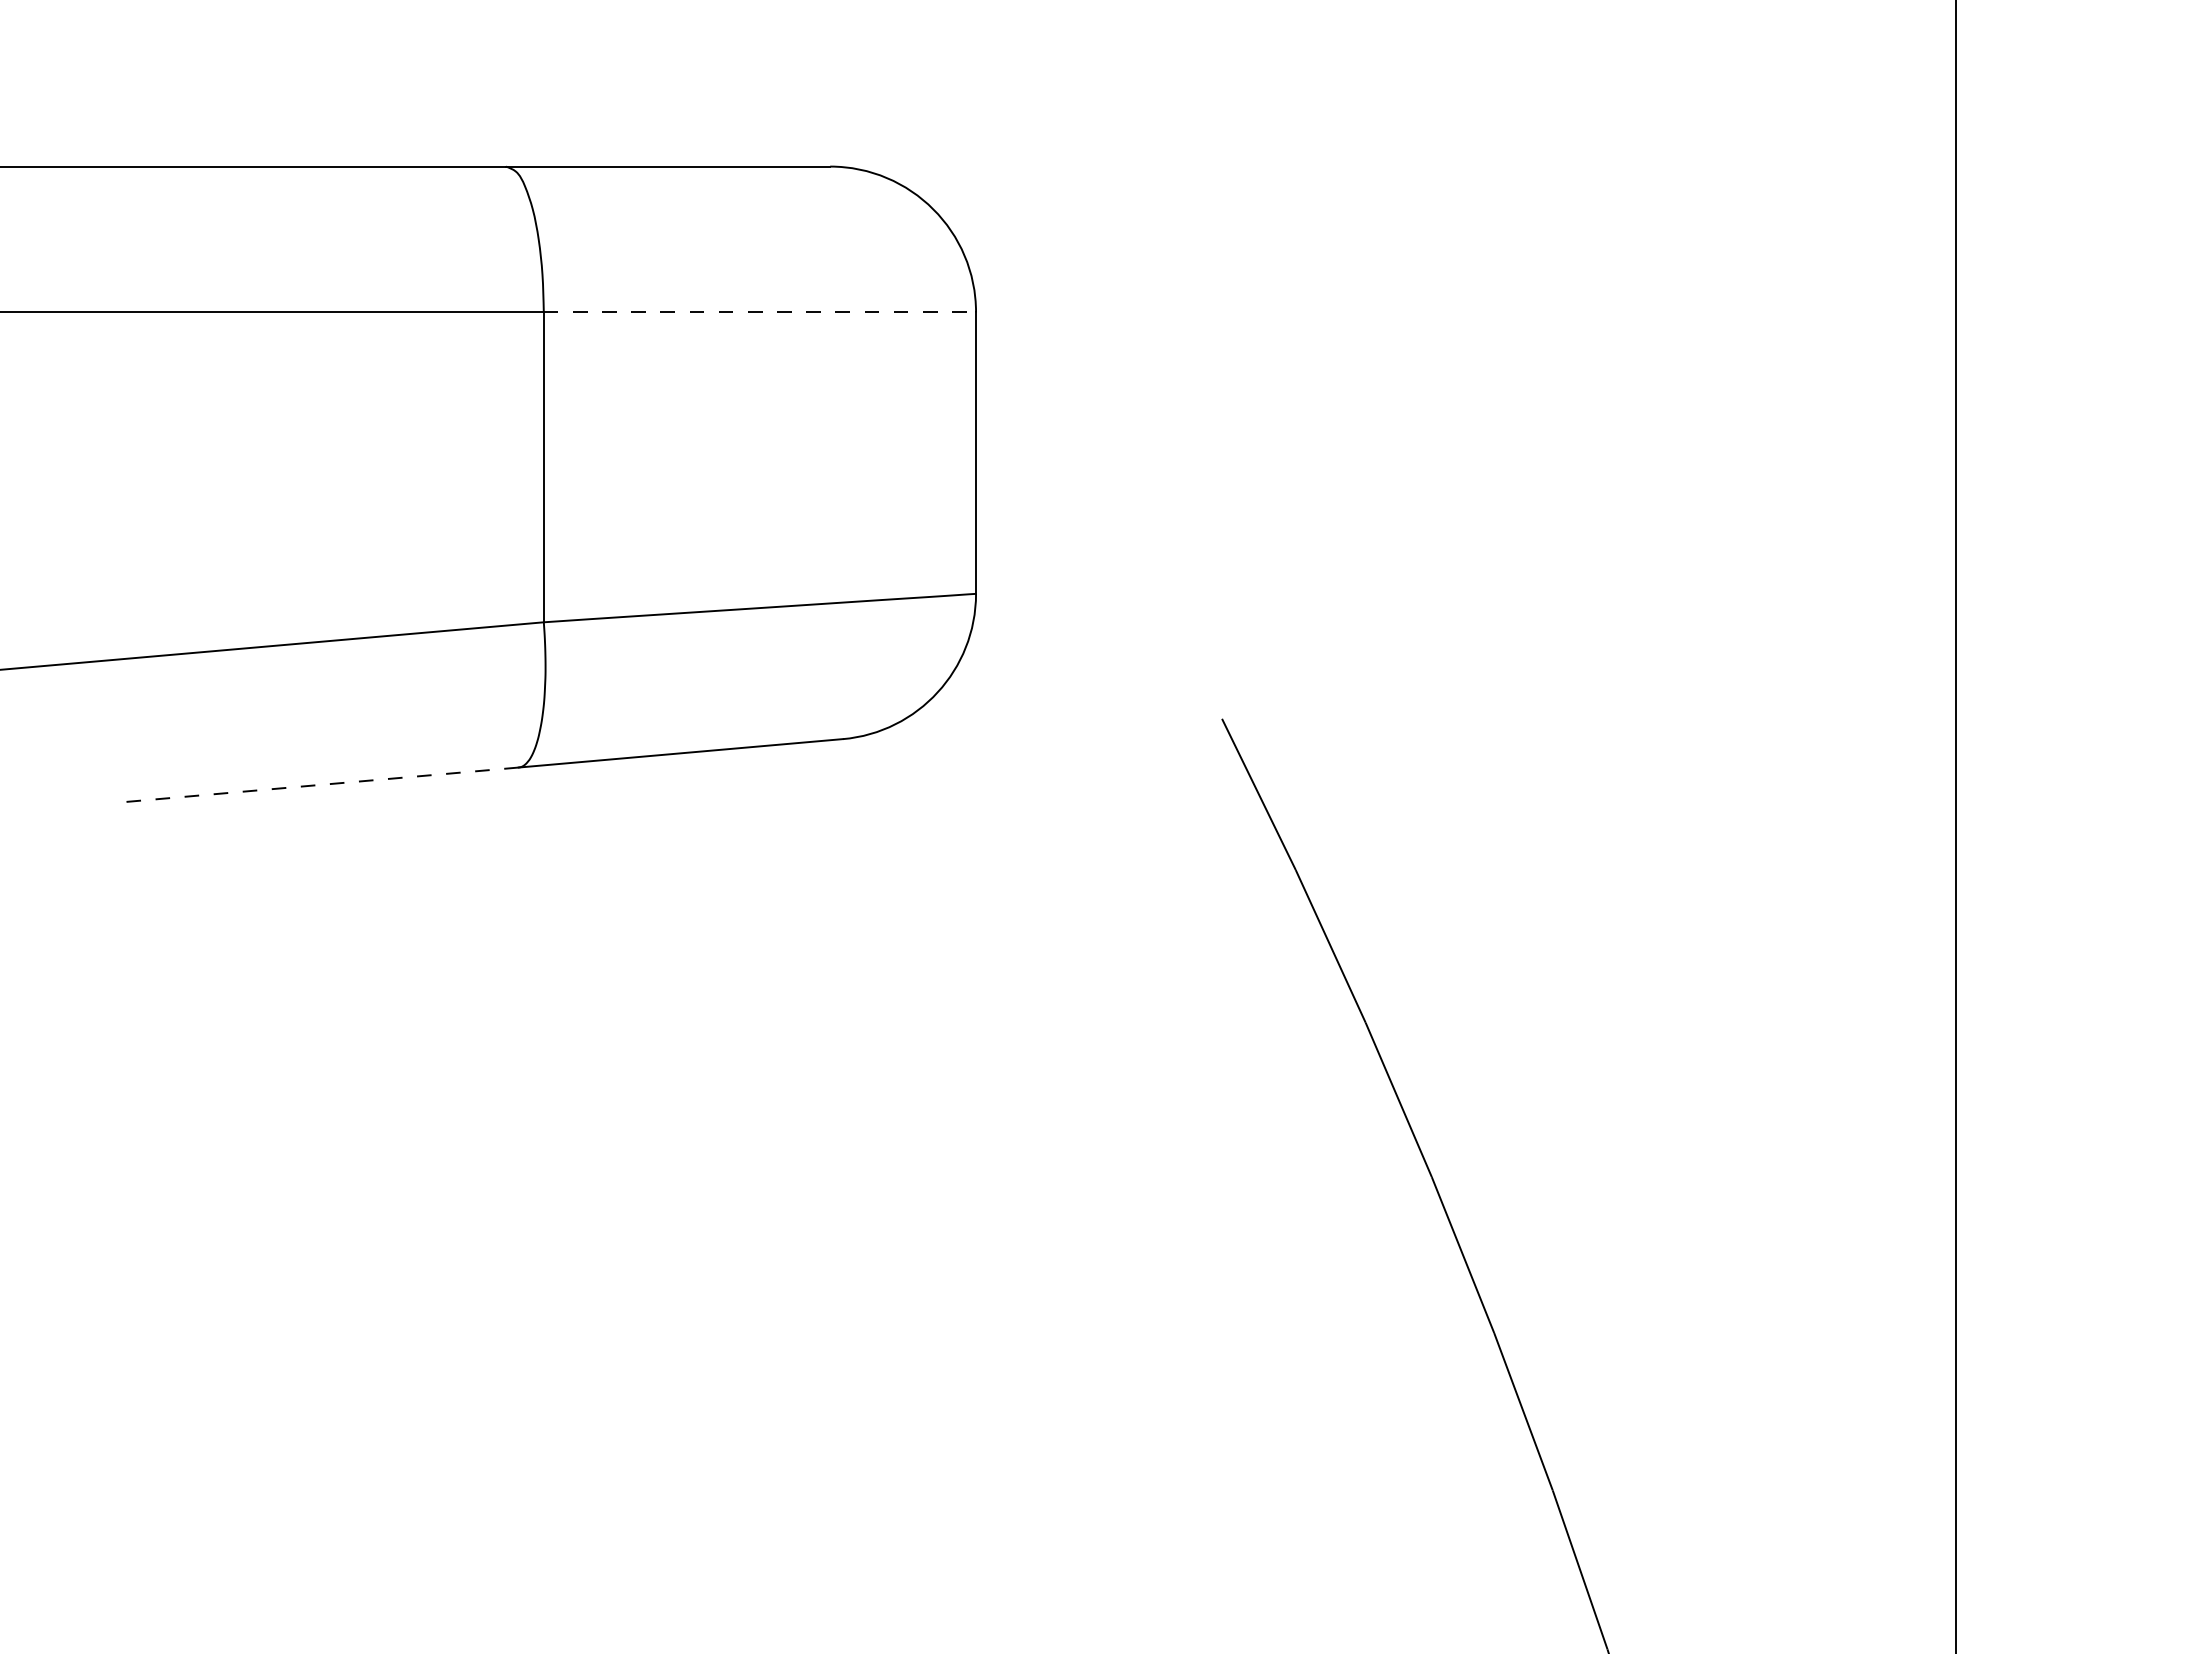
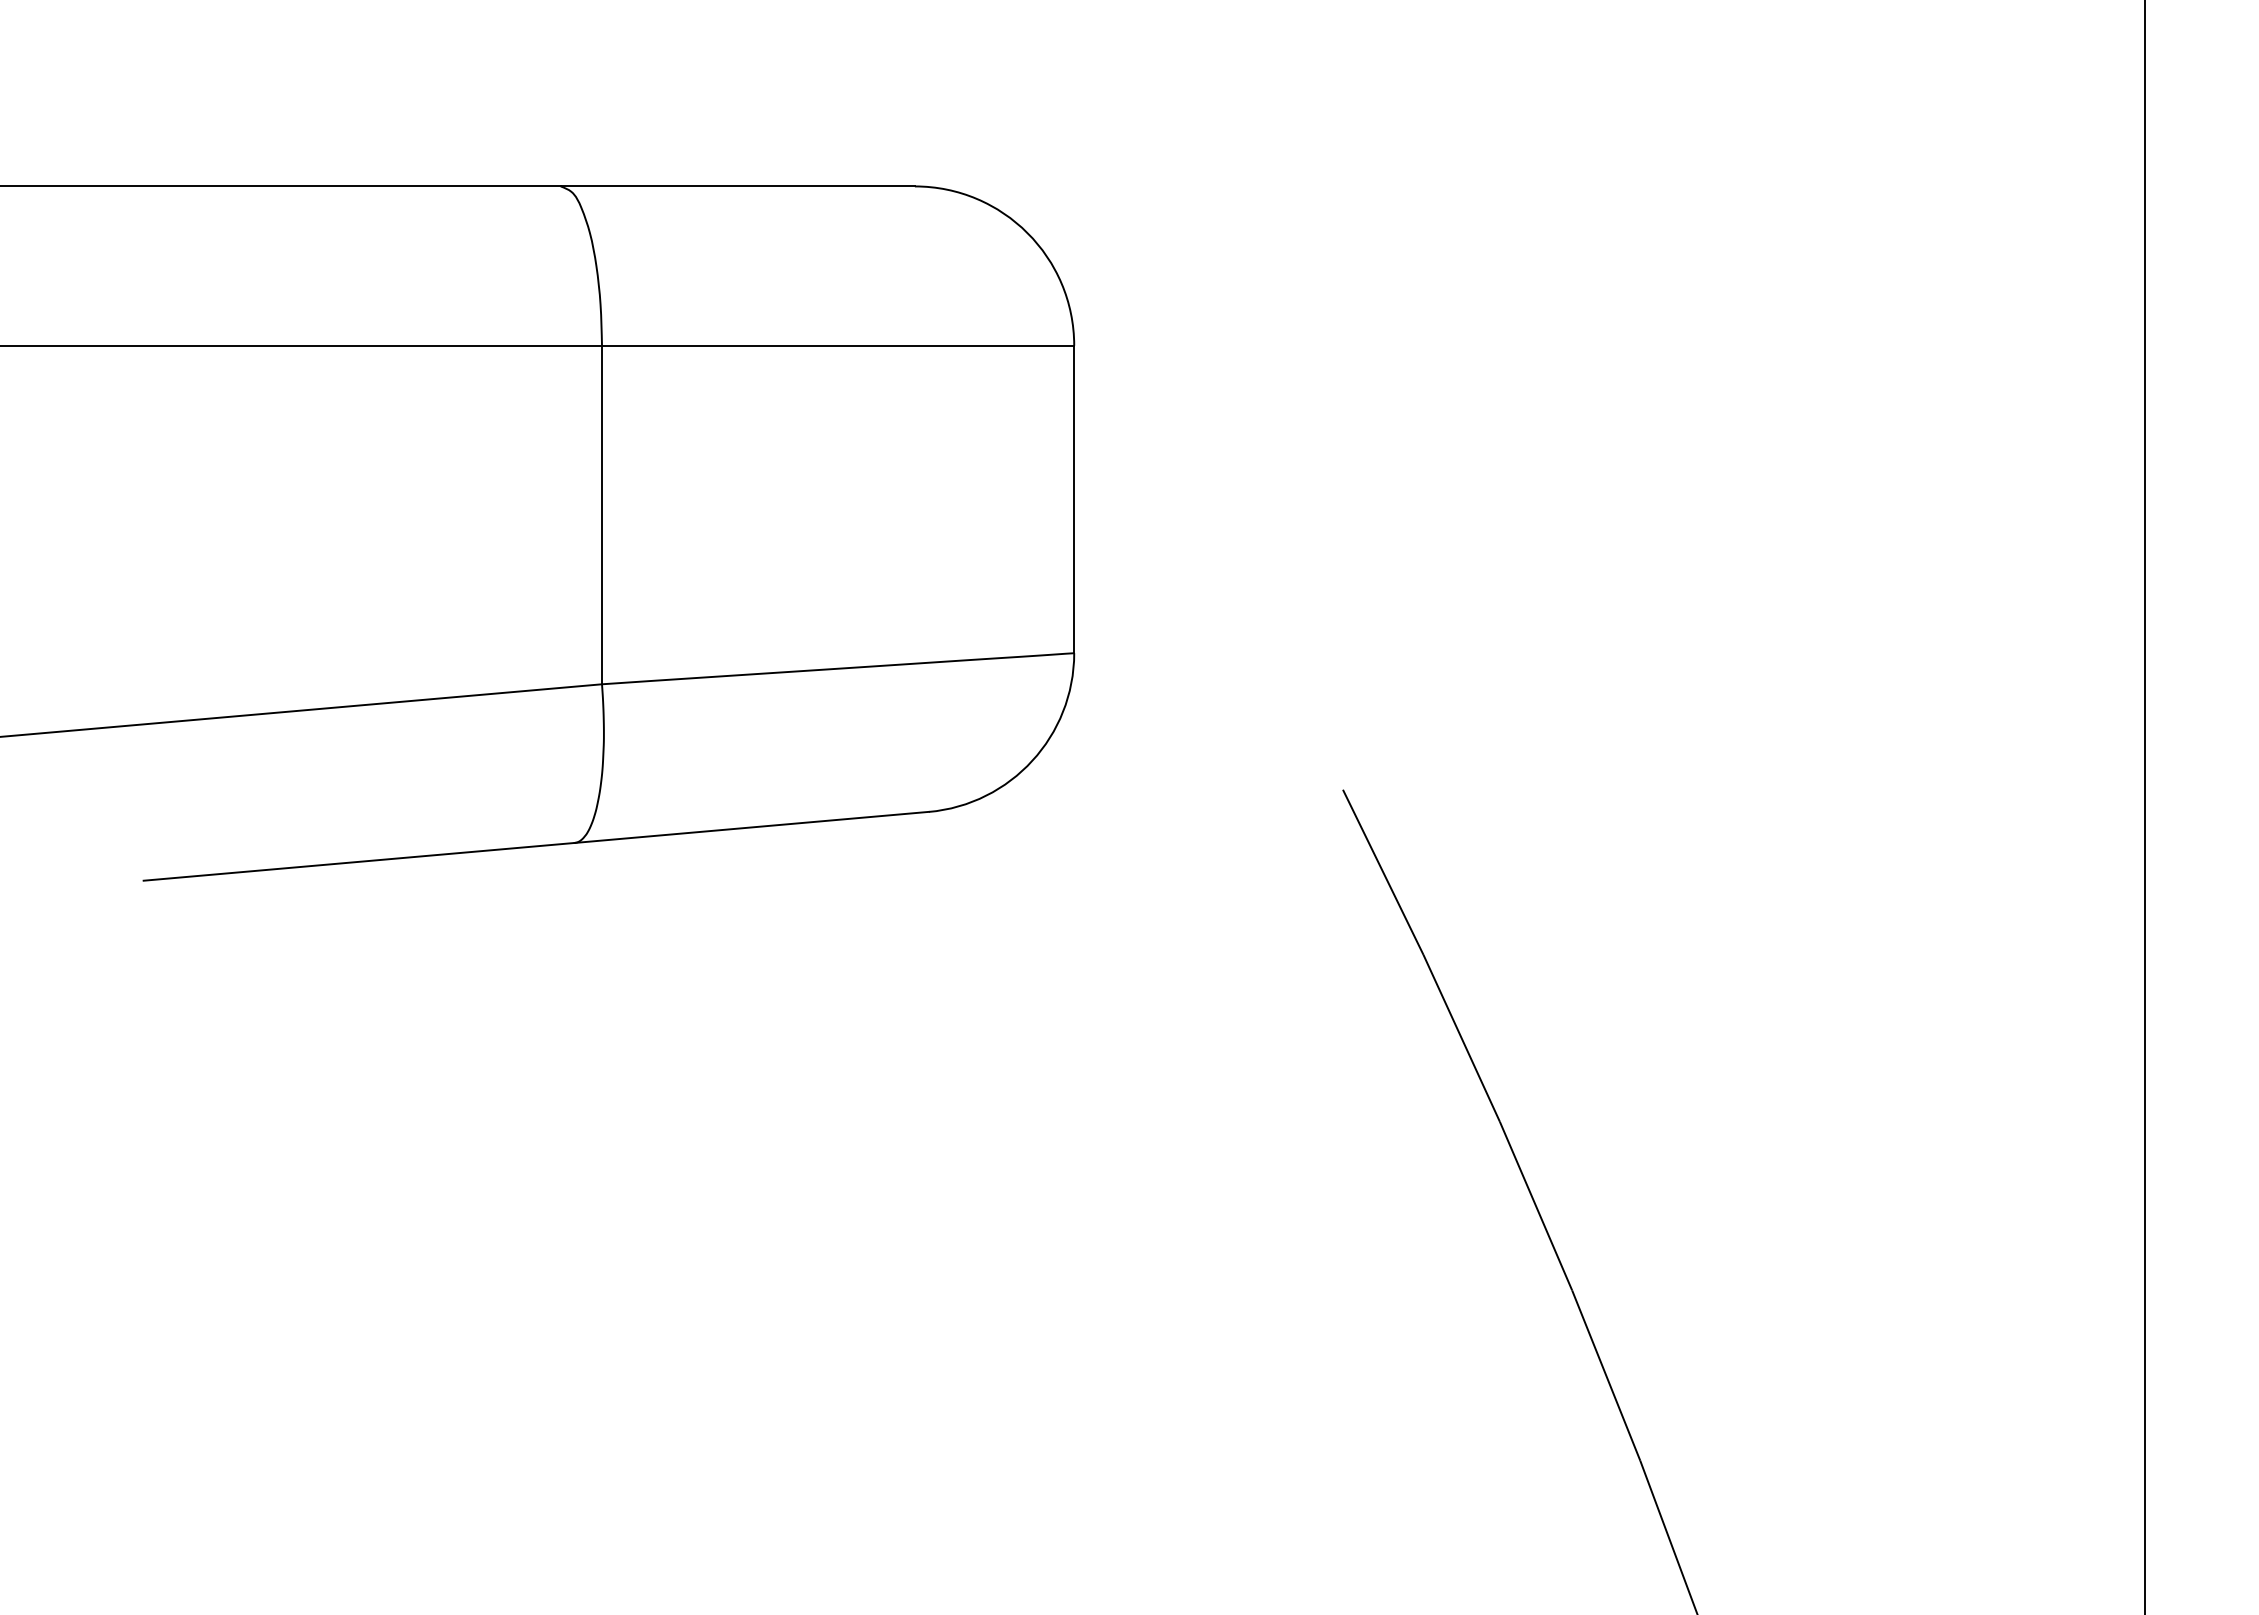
line: (760, 312) -> (838, 345), dashed -> solid
line: (321, 784) -> (359, 861), dashed -> solid

